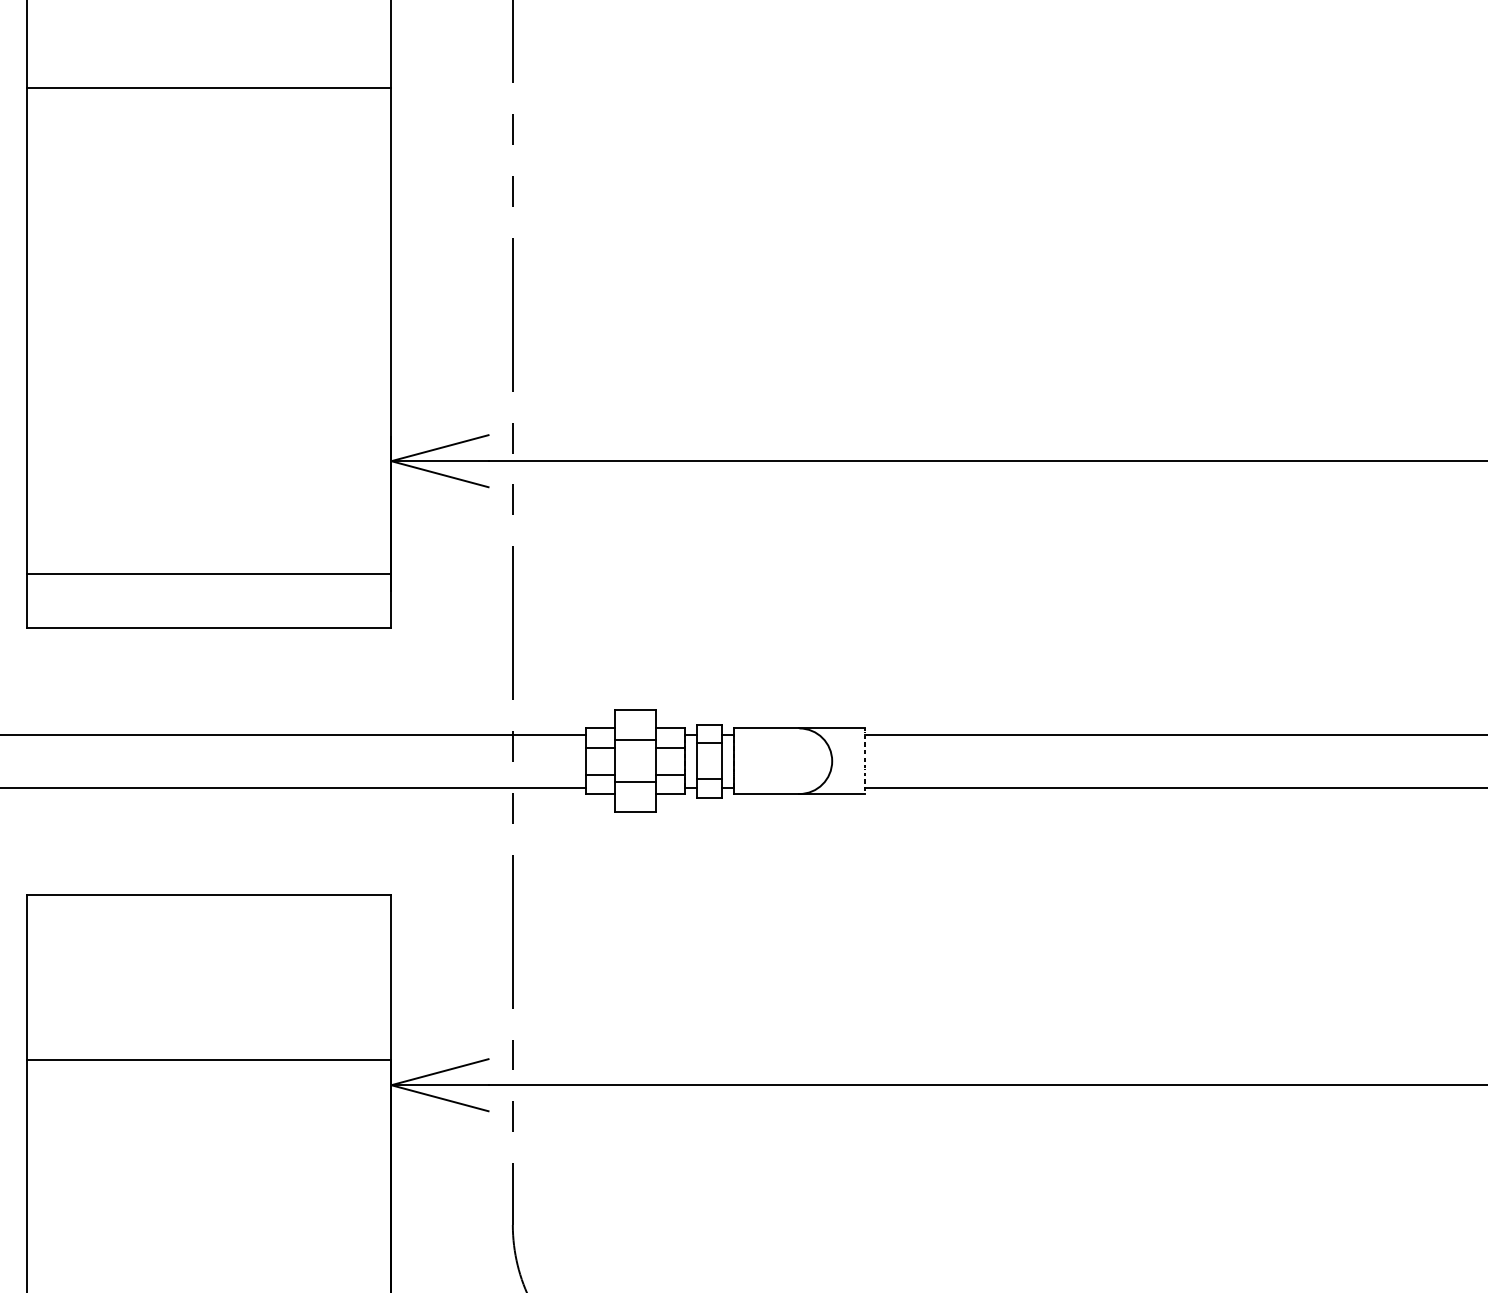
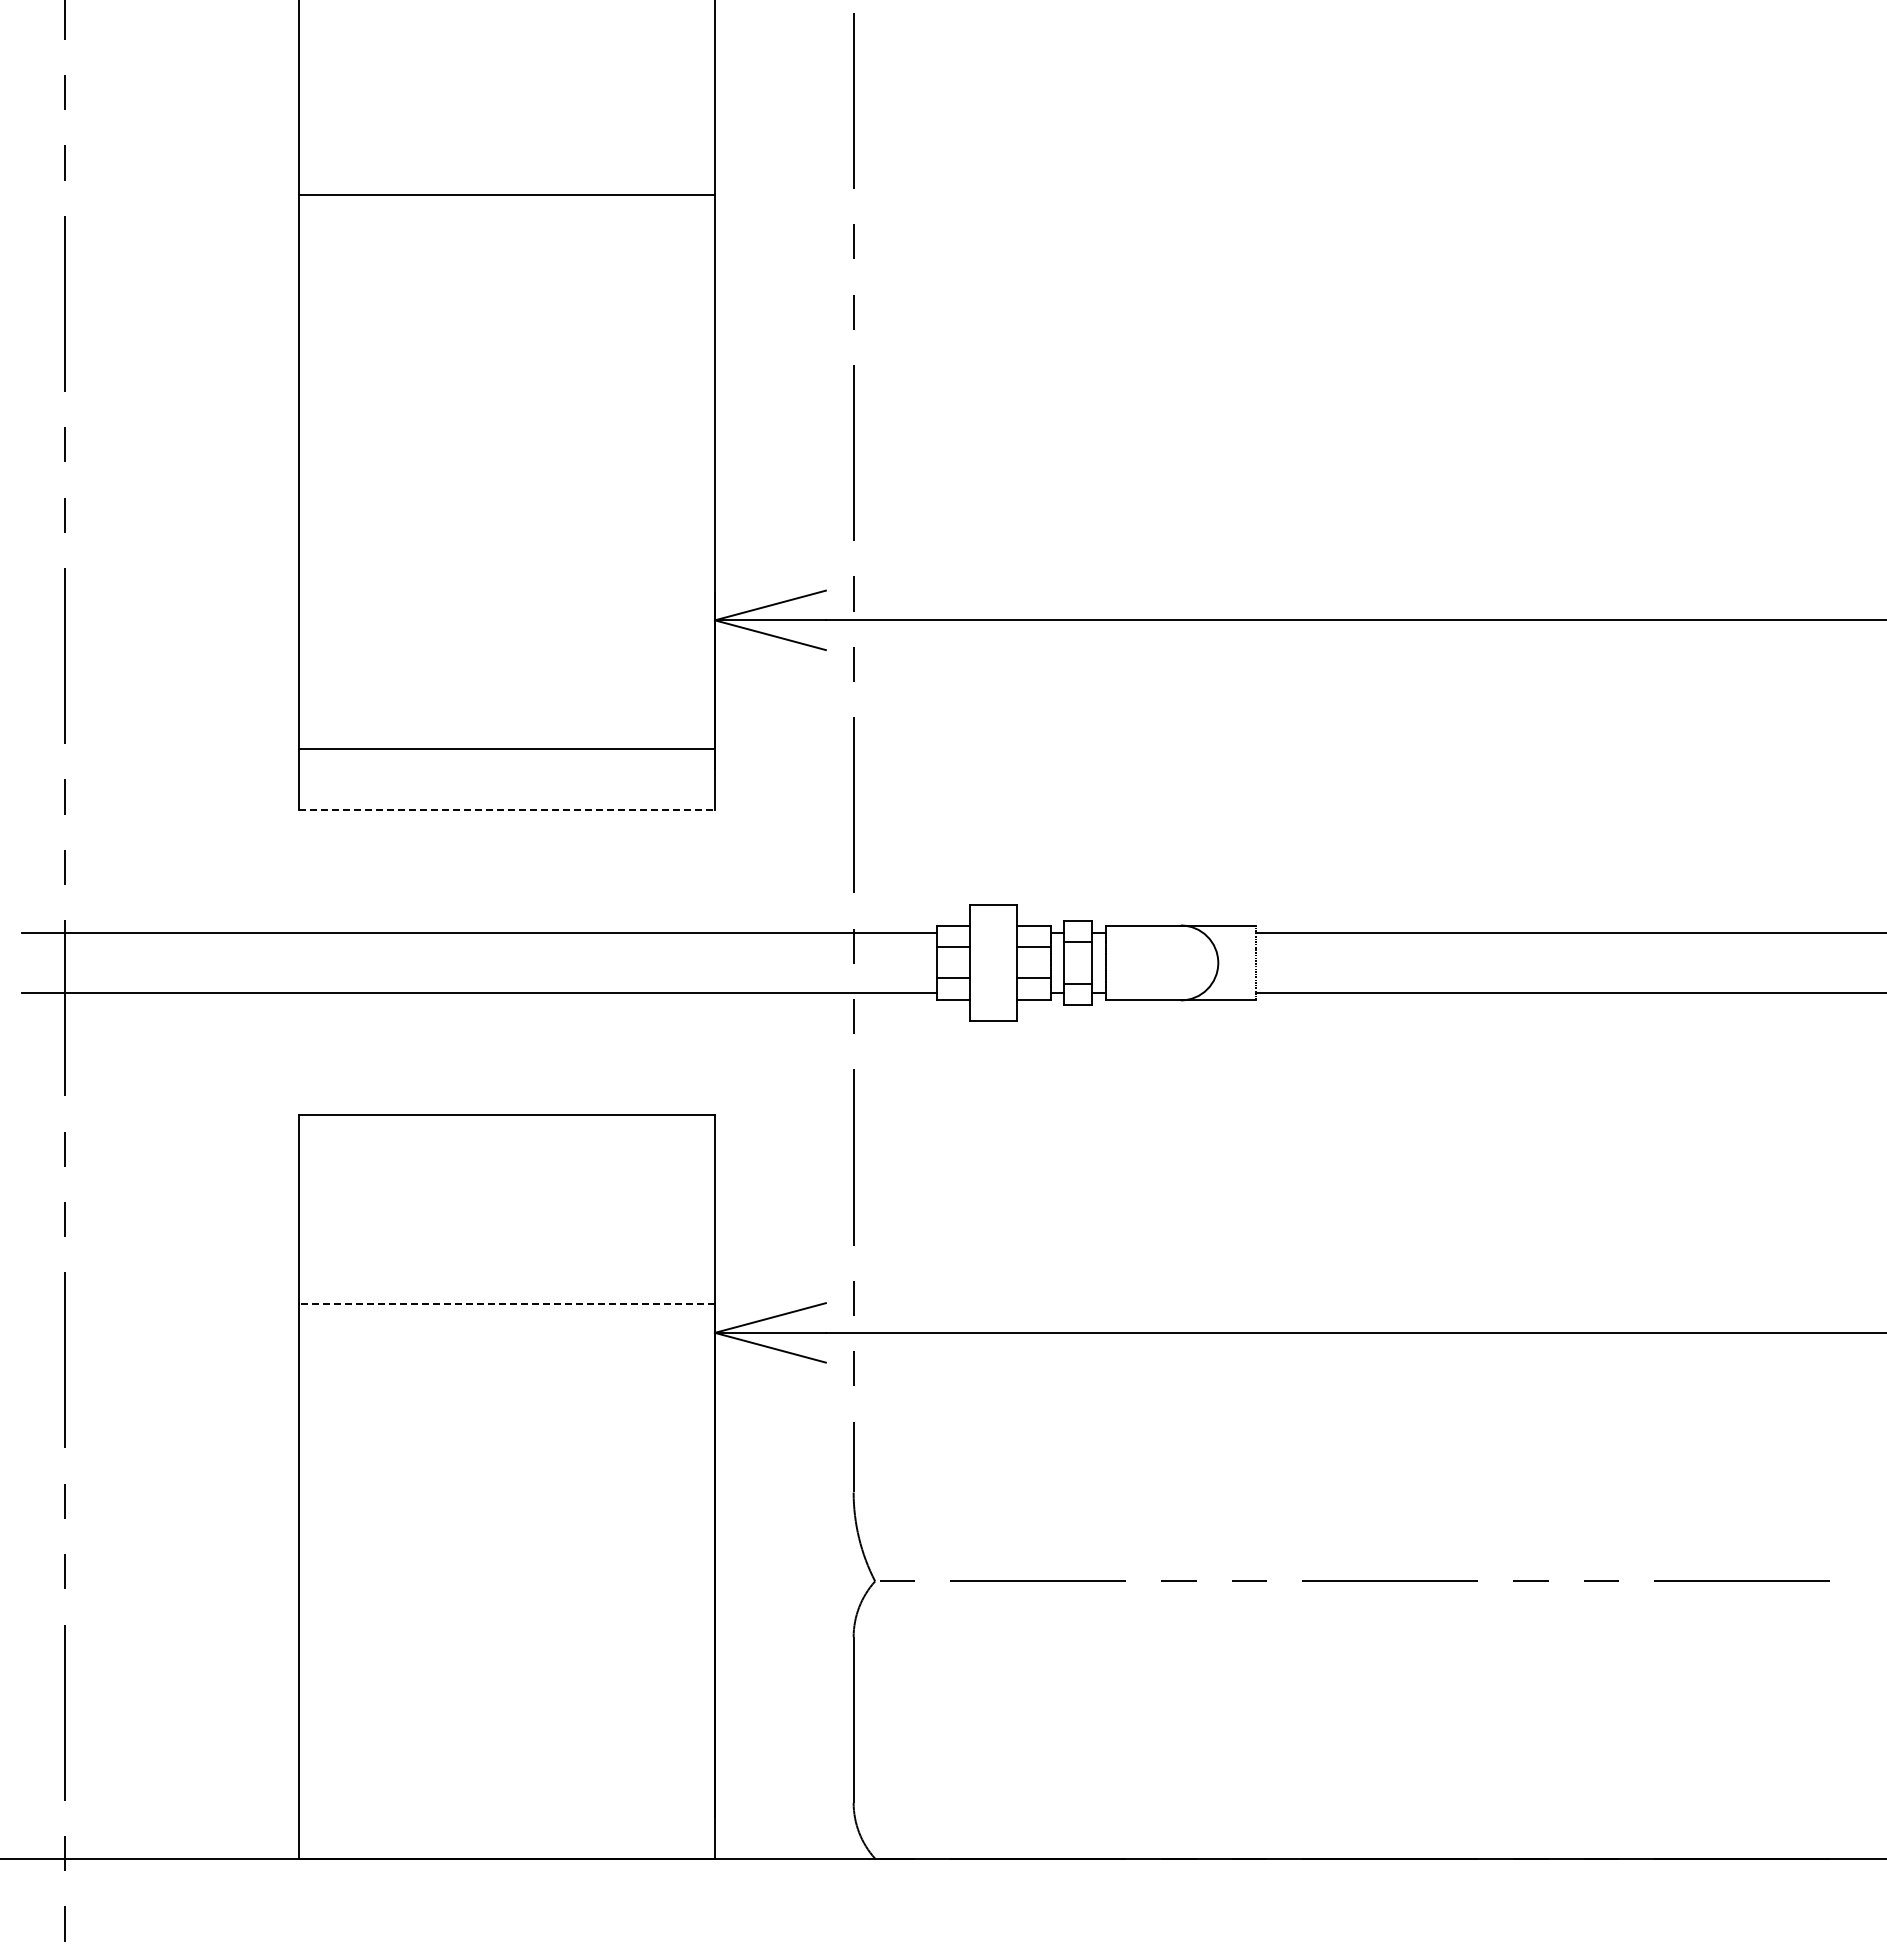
line: (209, 627) -> (507, 810), solid -> dashed
line: (635, 739) -> (993, 938), removed
line: (635, 782) -> (993, 987), removed
line: (209, 1060) -> (507, 1304), solid -> dashed

